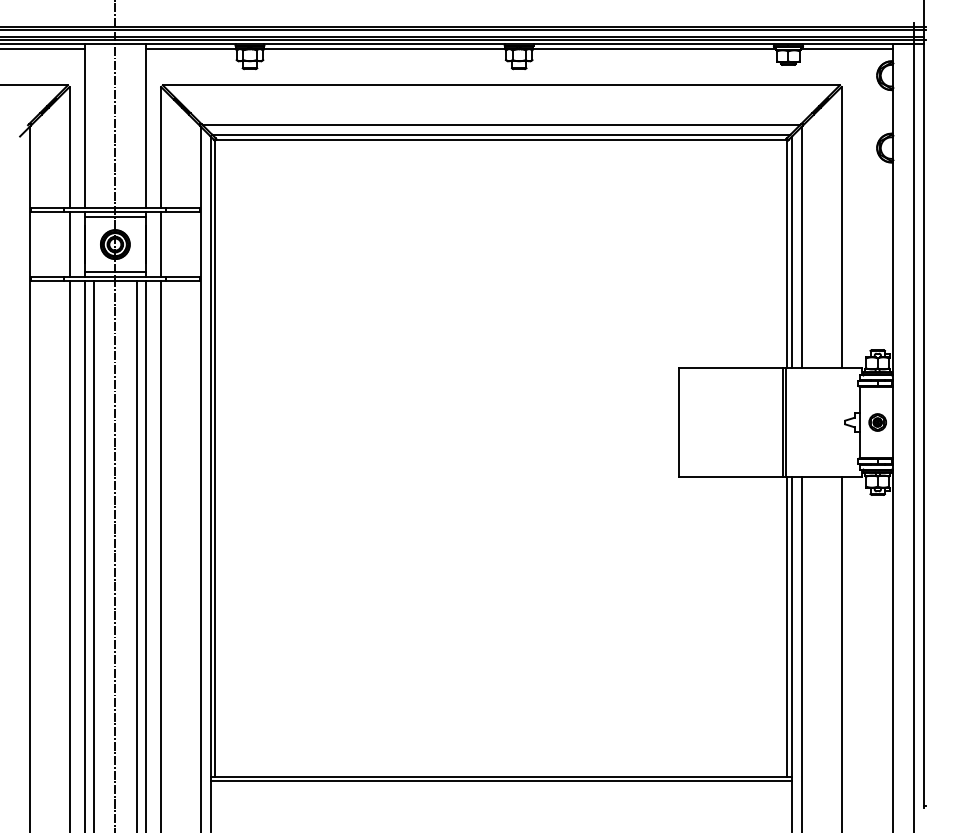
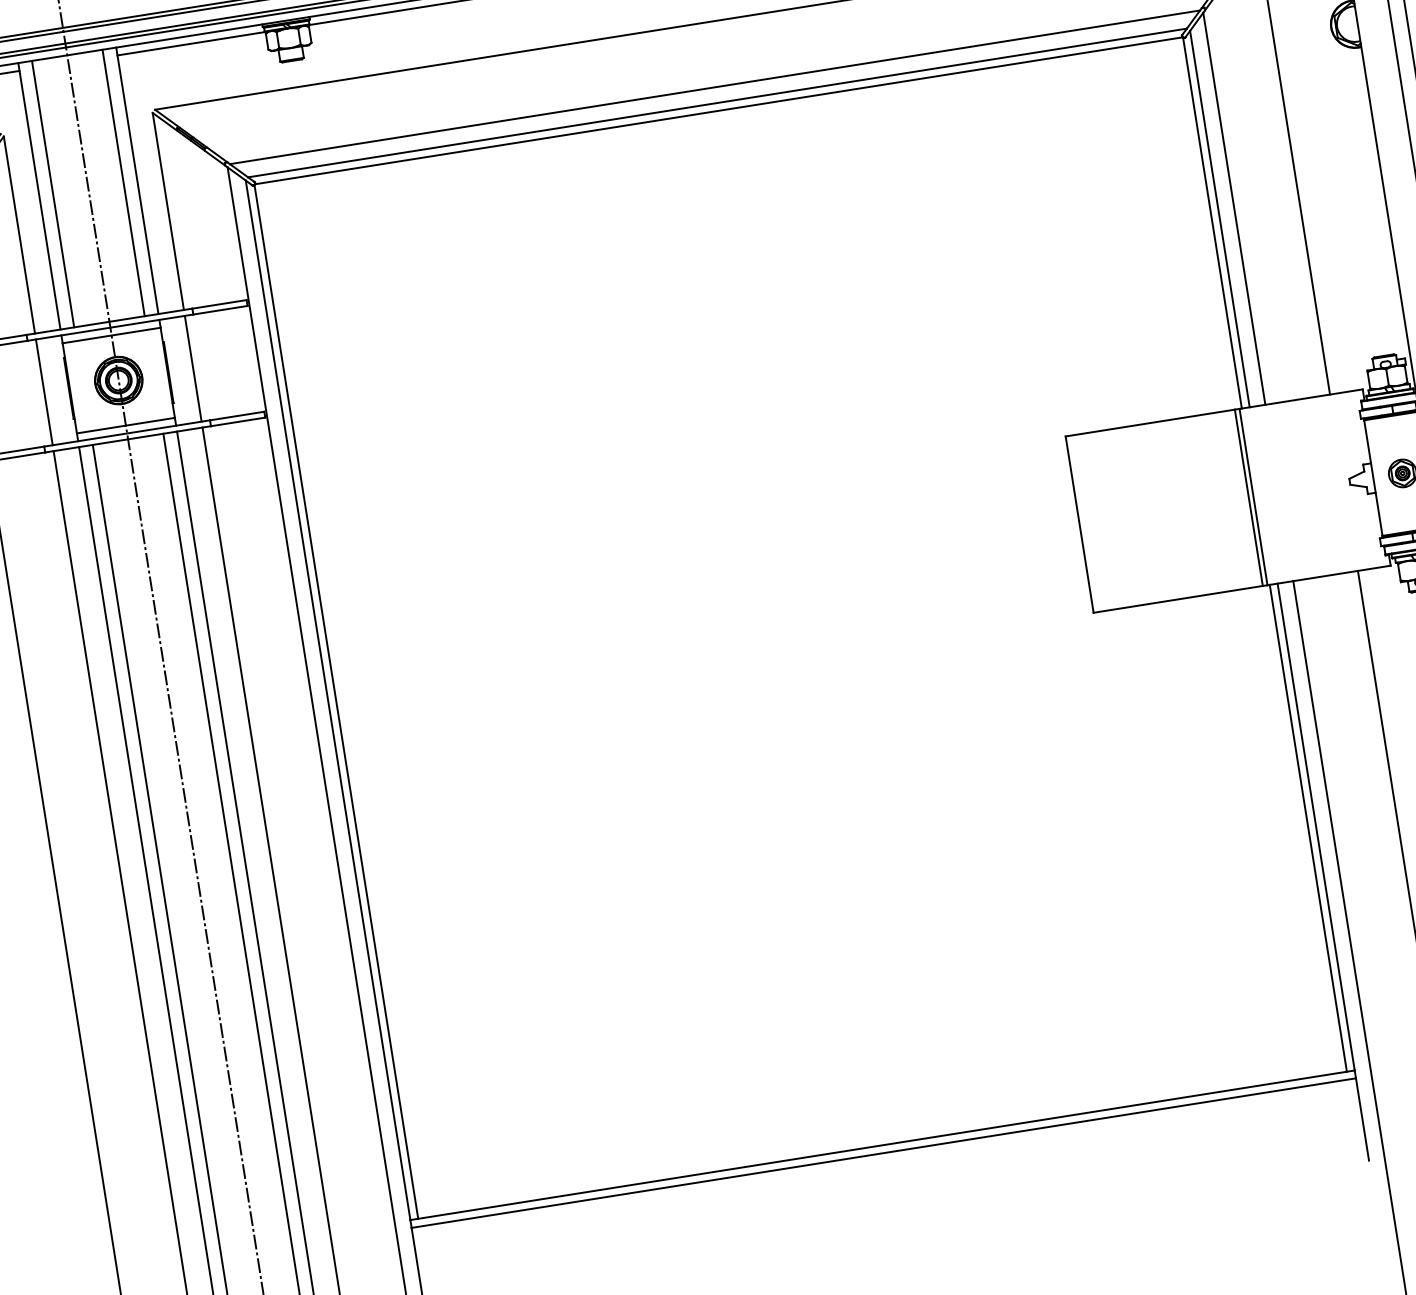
line: (93, 126) -> (52, 194), added
line: (137, 126) -> (124, 183), added

